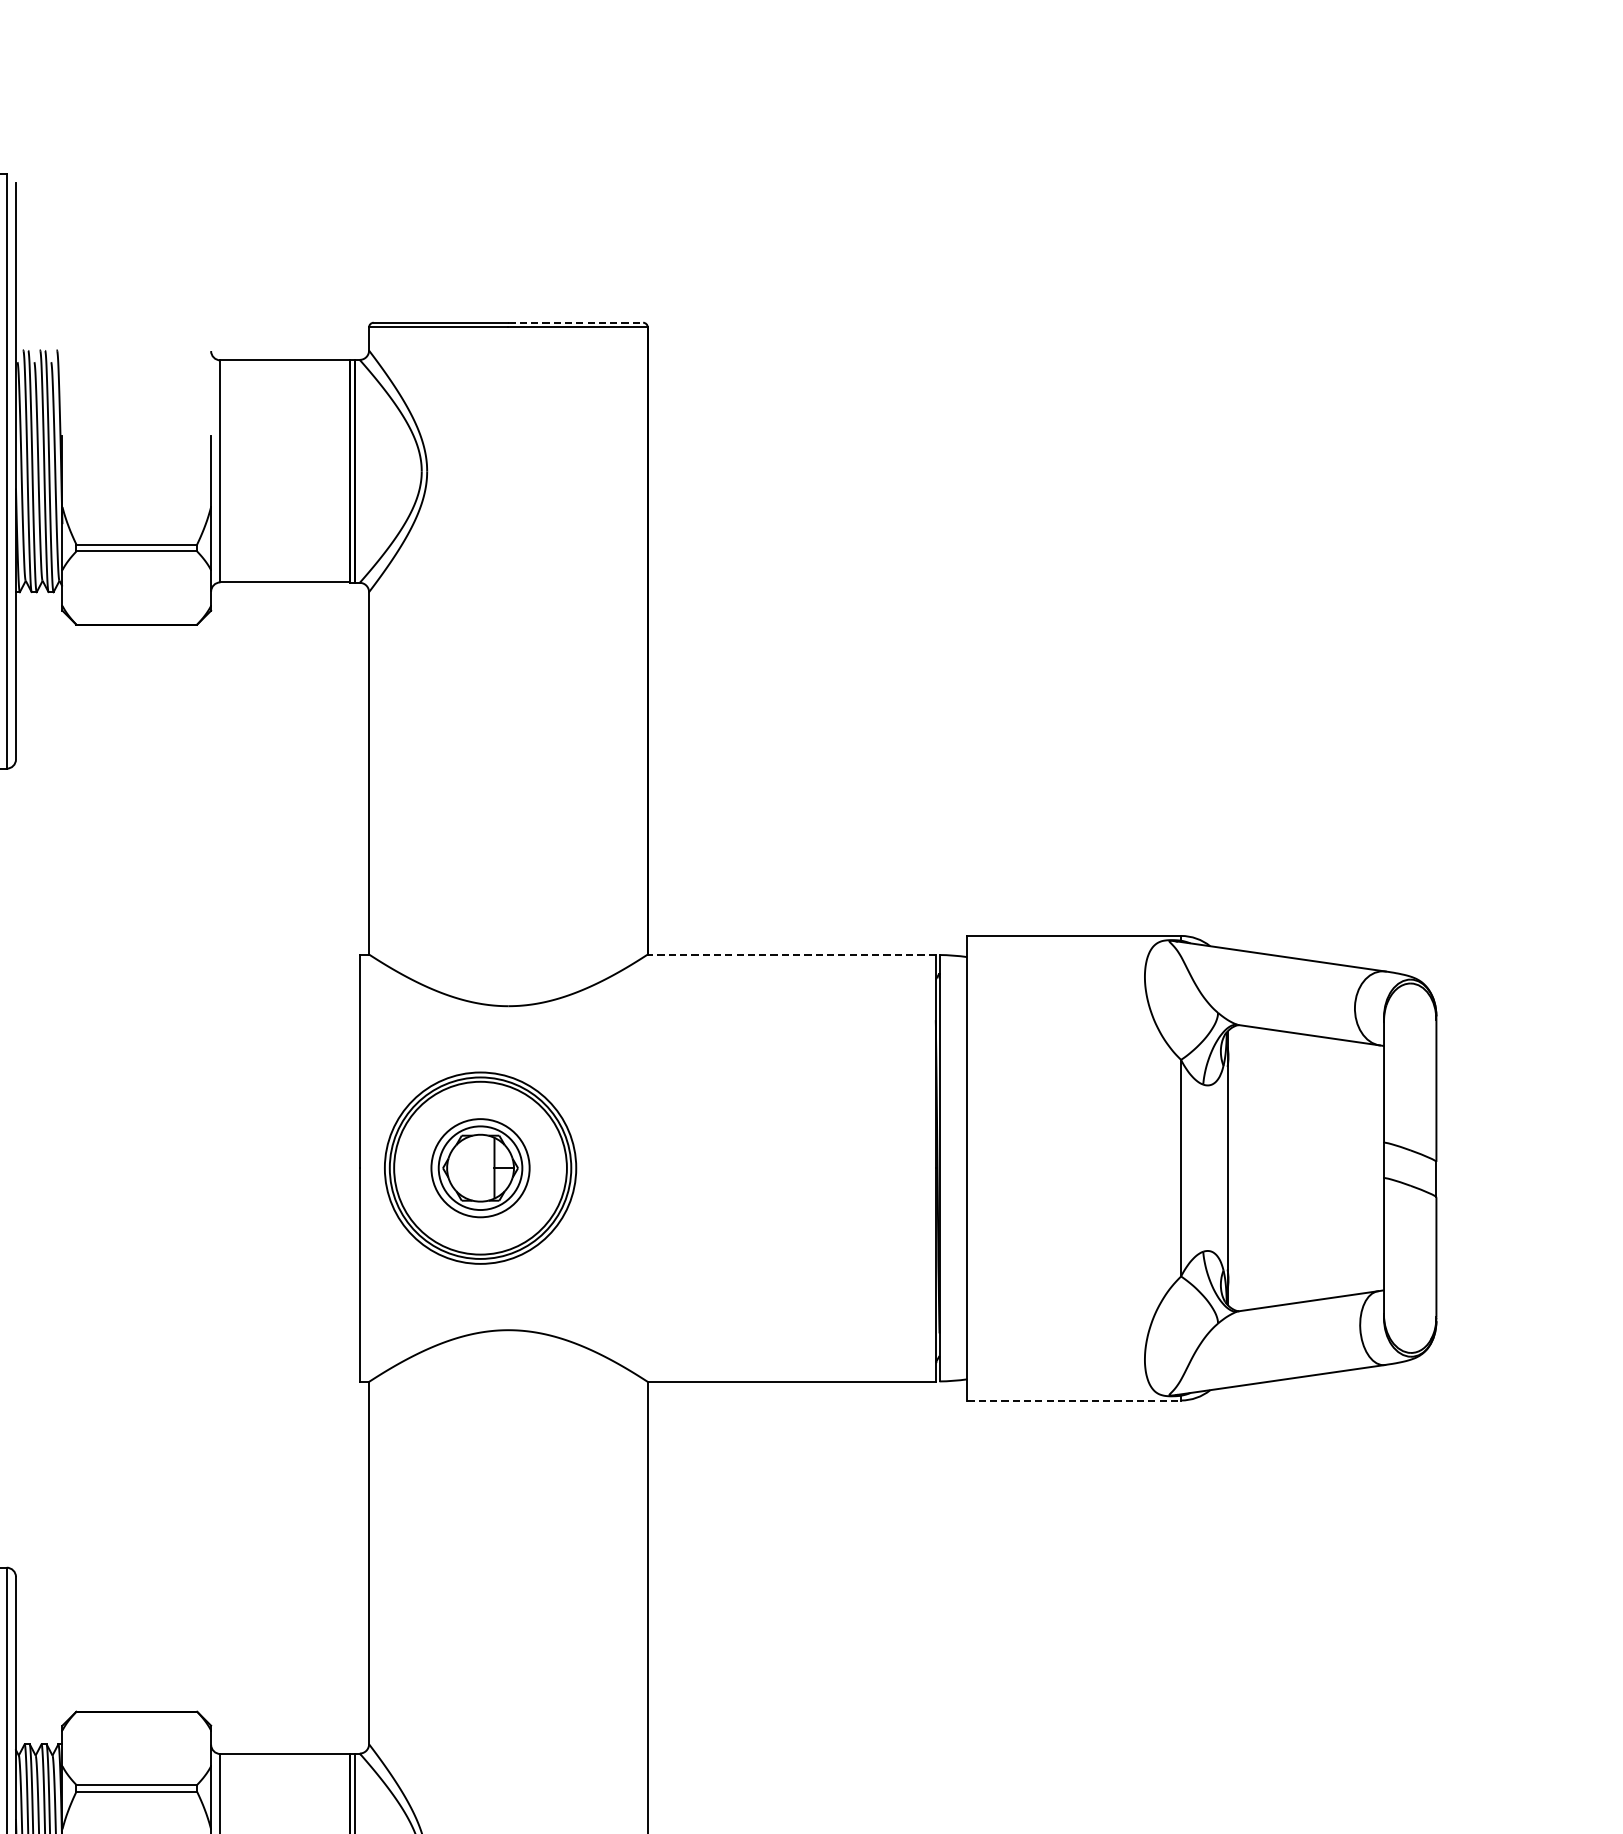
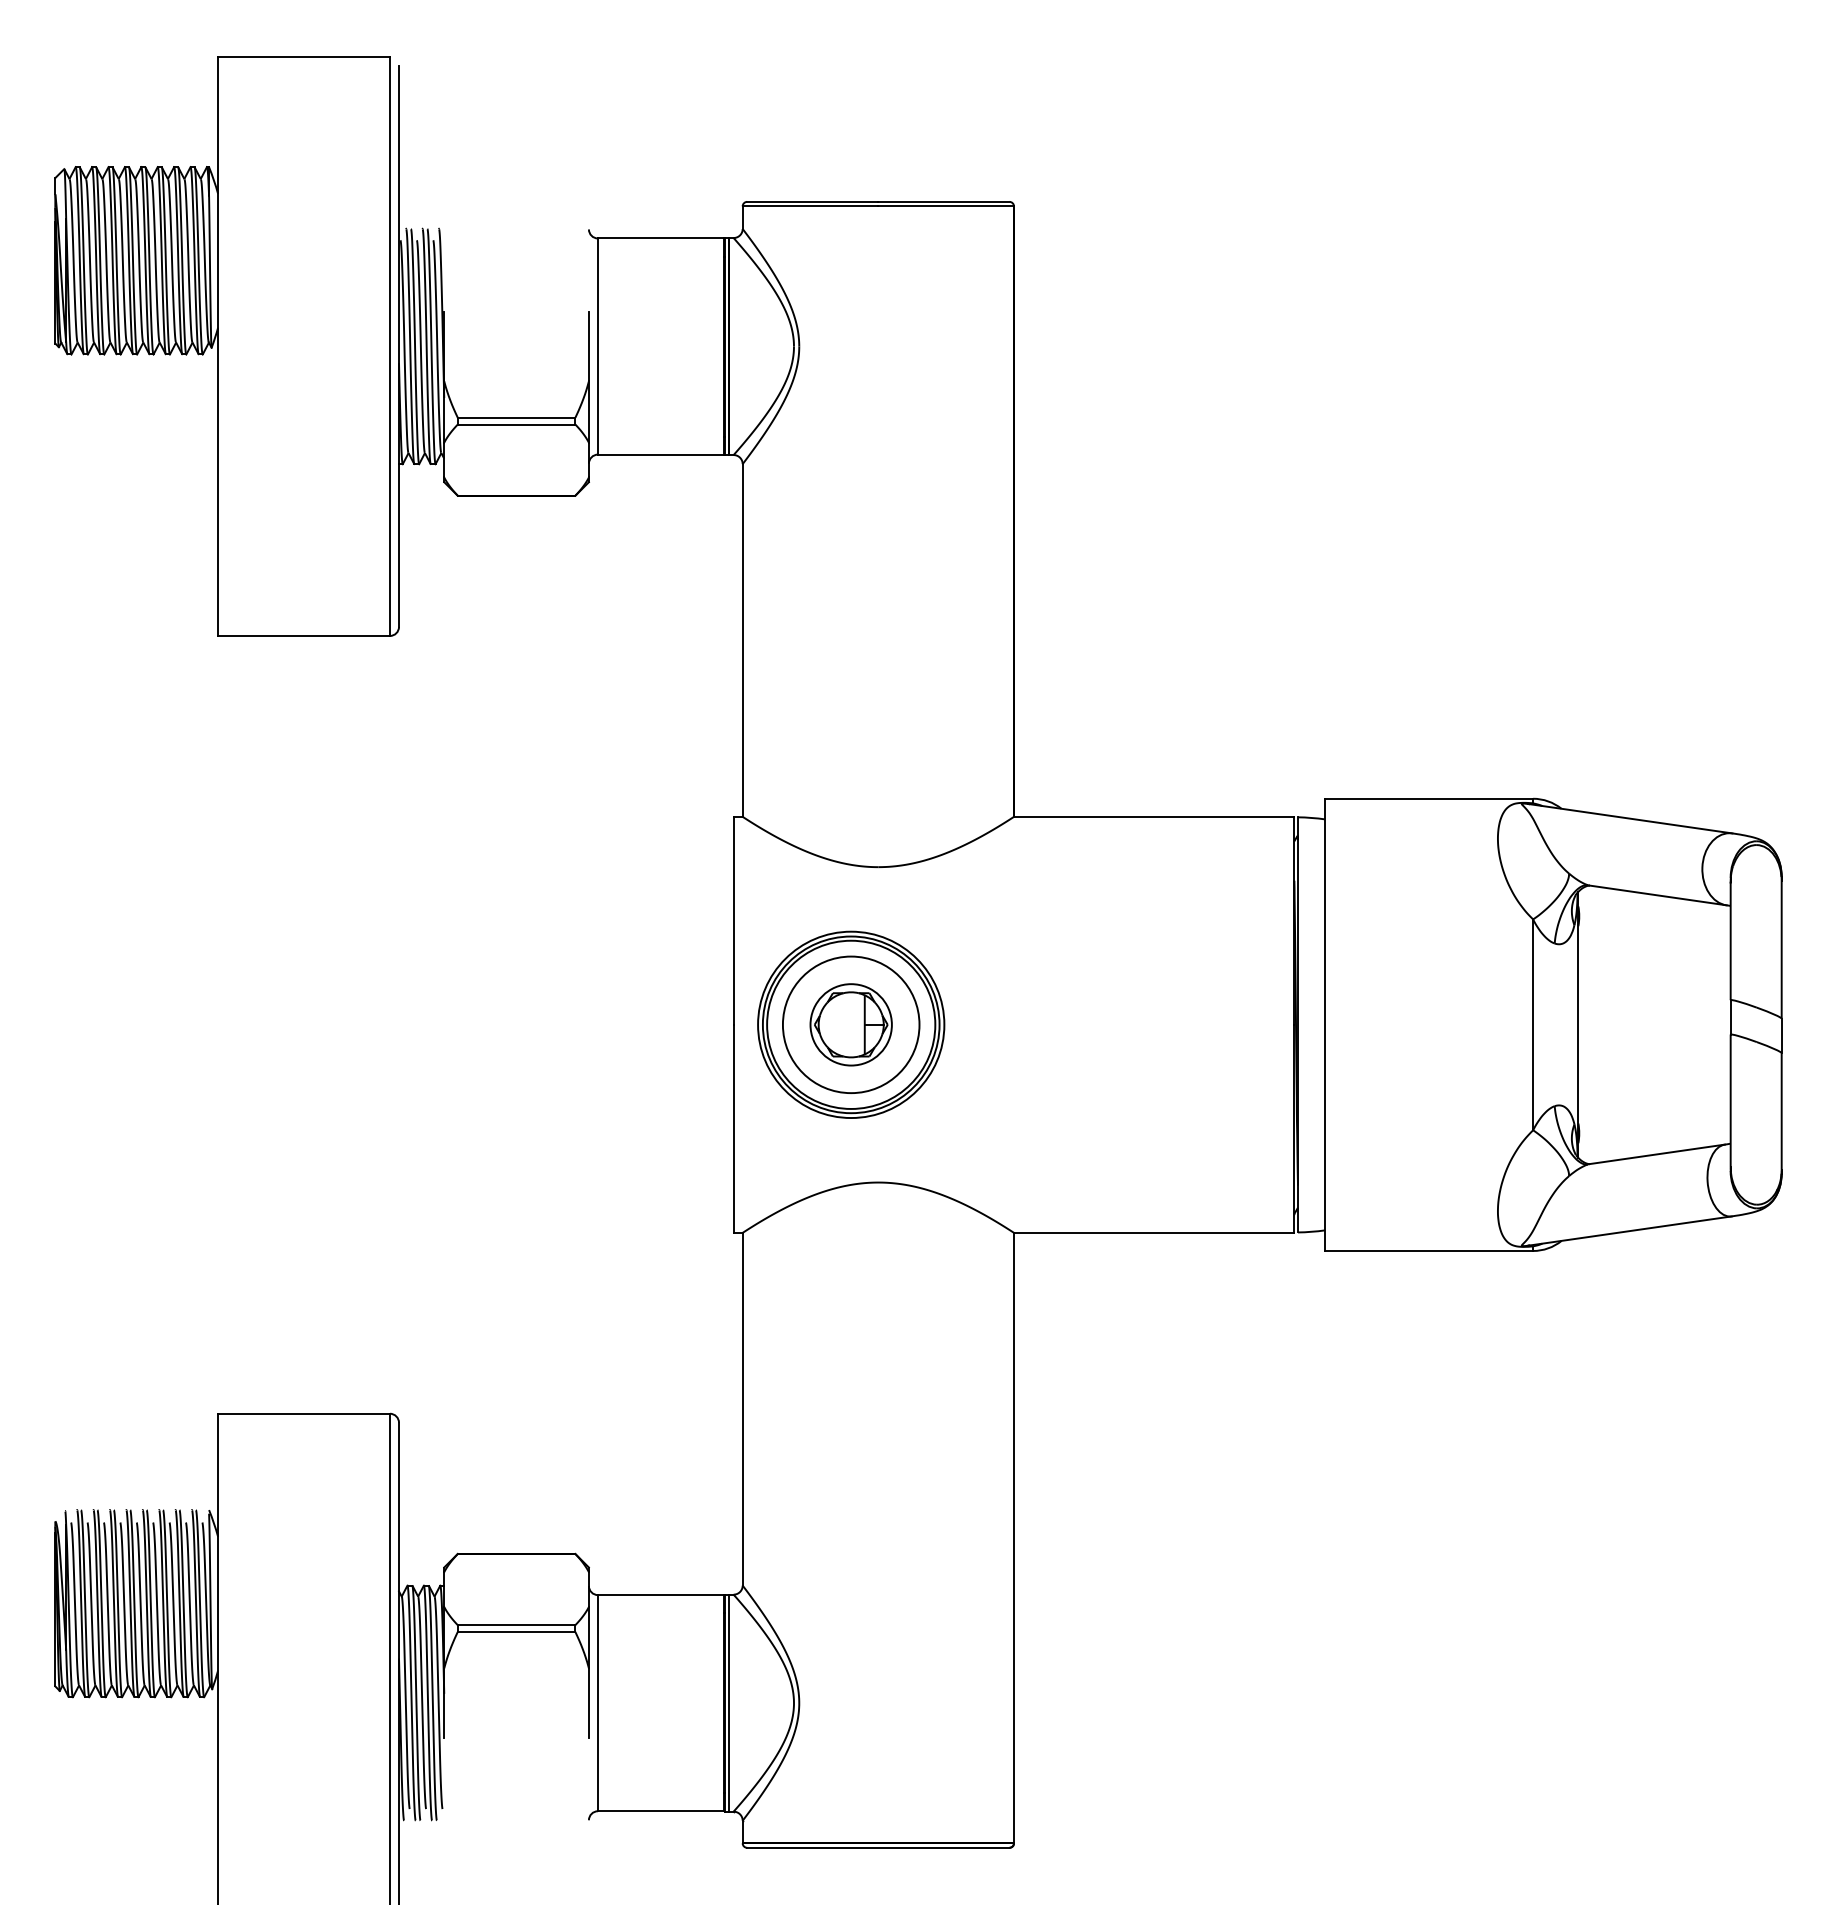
line: (575, 322) -> (943, 201), dashed -> solid
line: (791, 954) -> (1153, 816), dashed -> solid
circle: (479, 1167) -> (850, 1024), size x1.43
line: (1074, 1400) -> (1429, 1250), dashed -> solid

